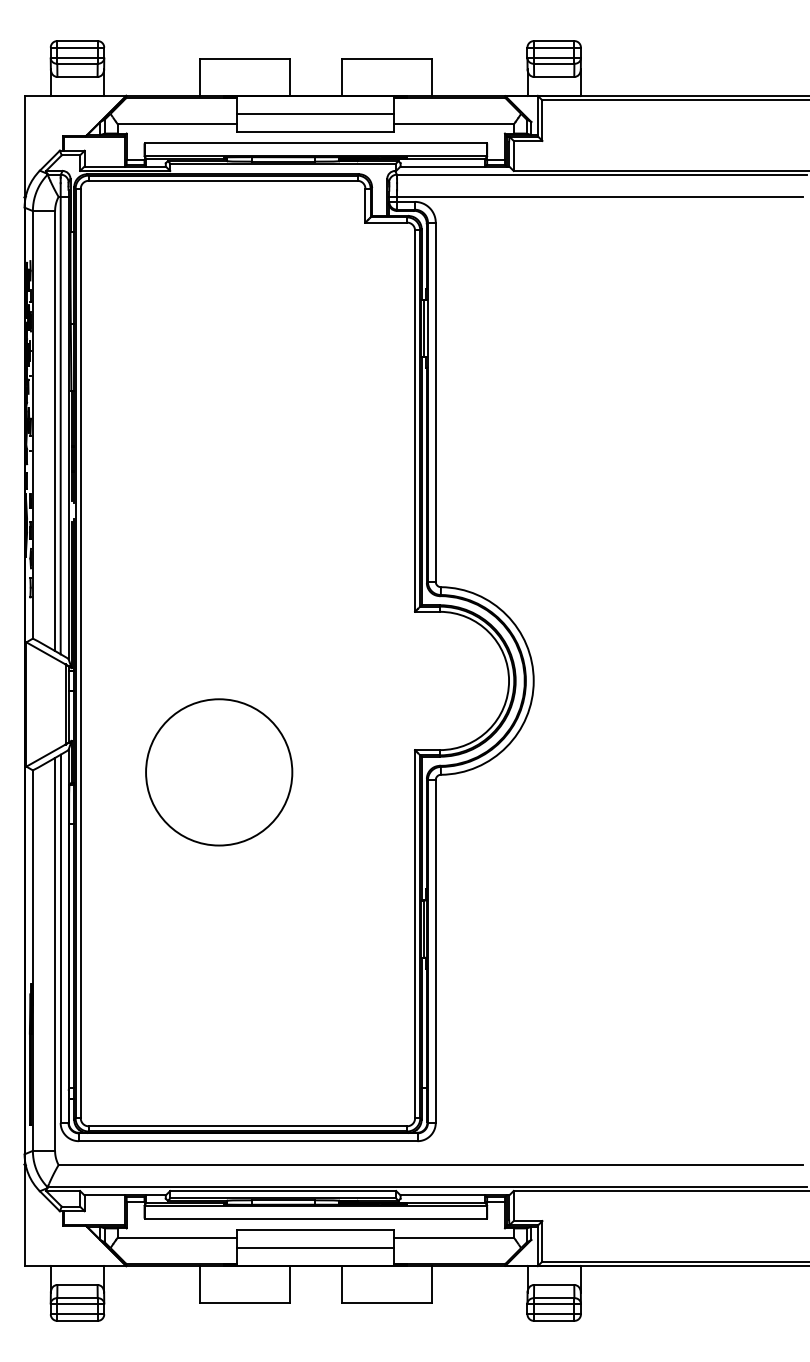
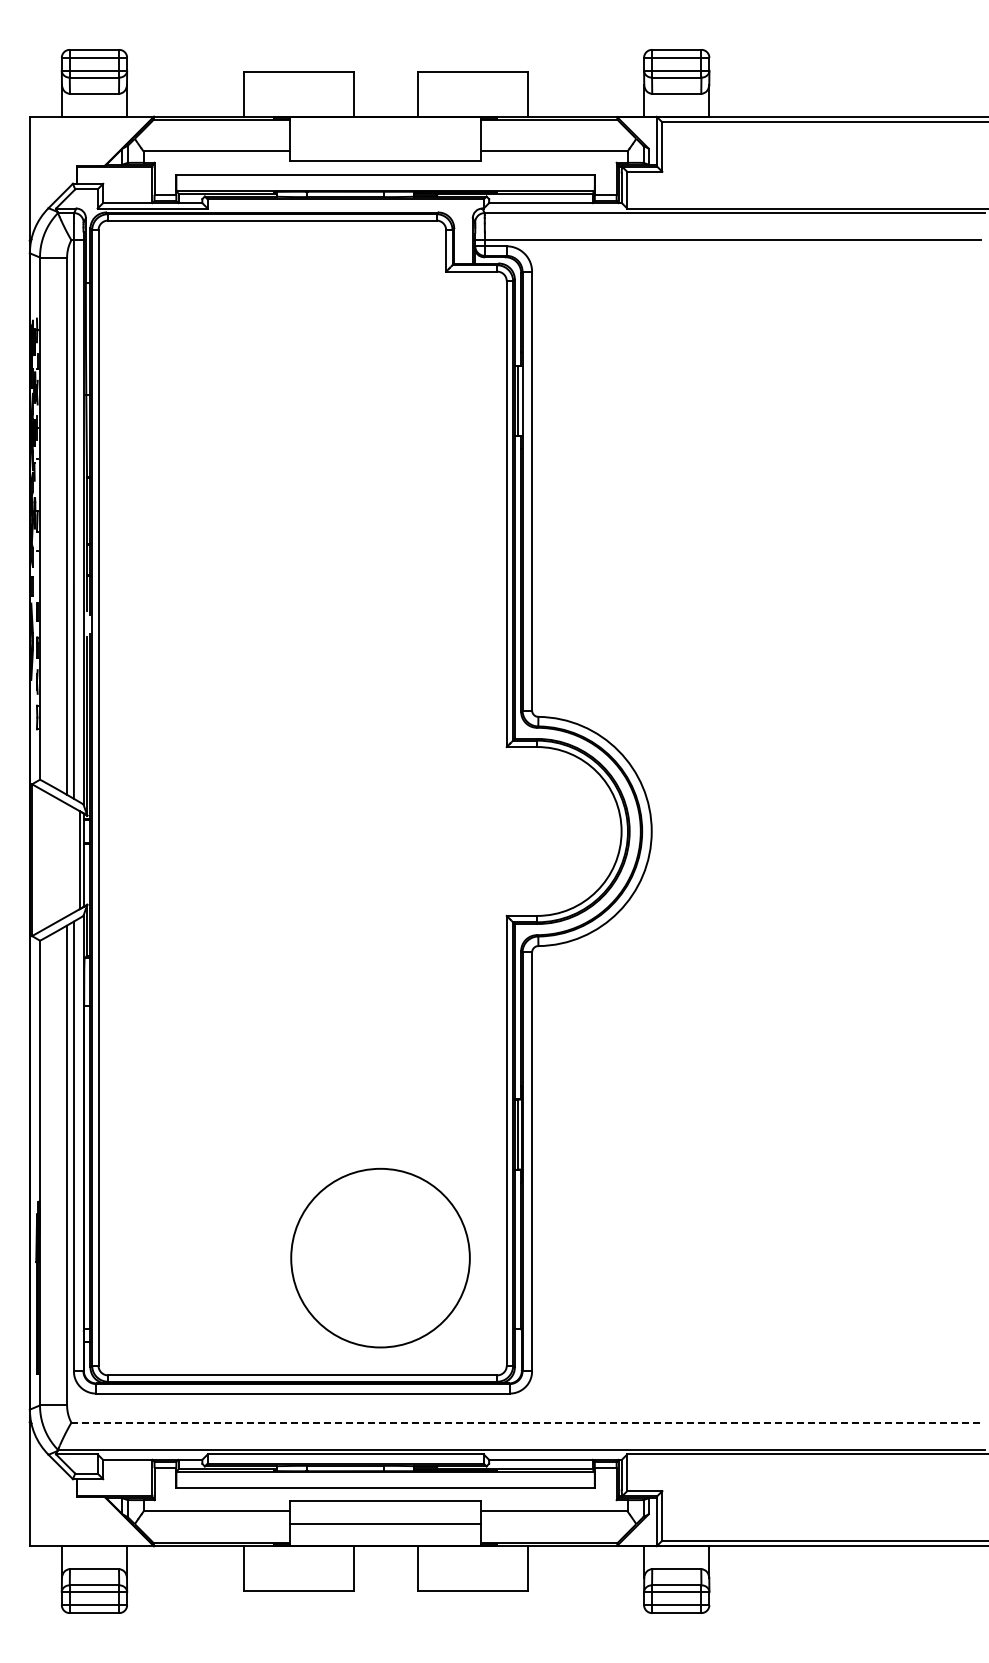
line: (315, 114) -> (385, 139), removed
circle: (219, 771) -> (380, 1257), moved
line: (431, 1164) -> (526, 1422), solid -> dashed

